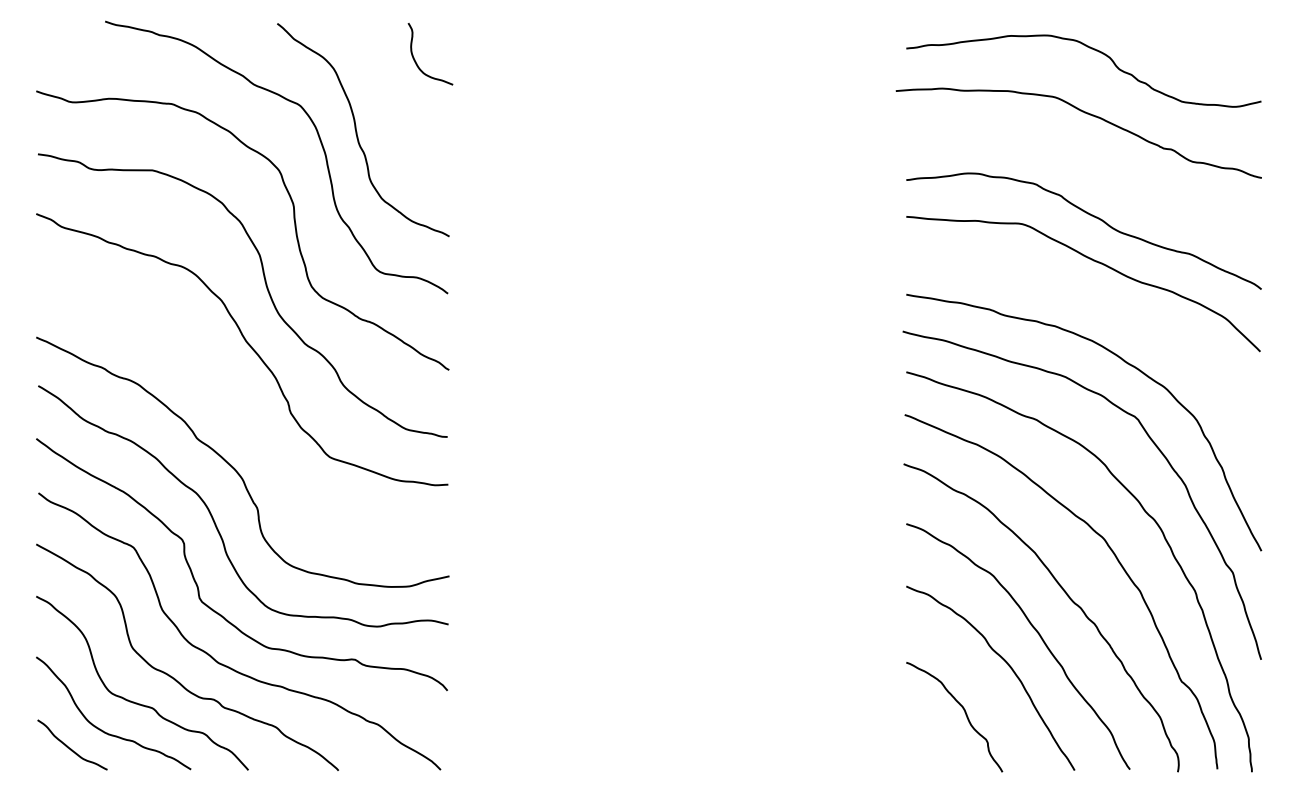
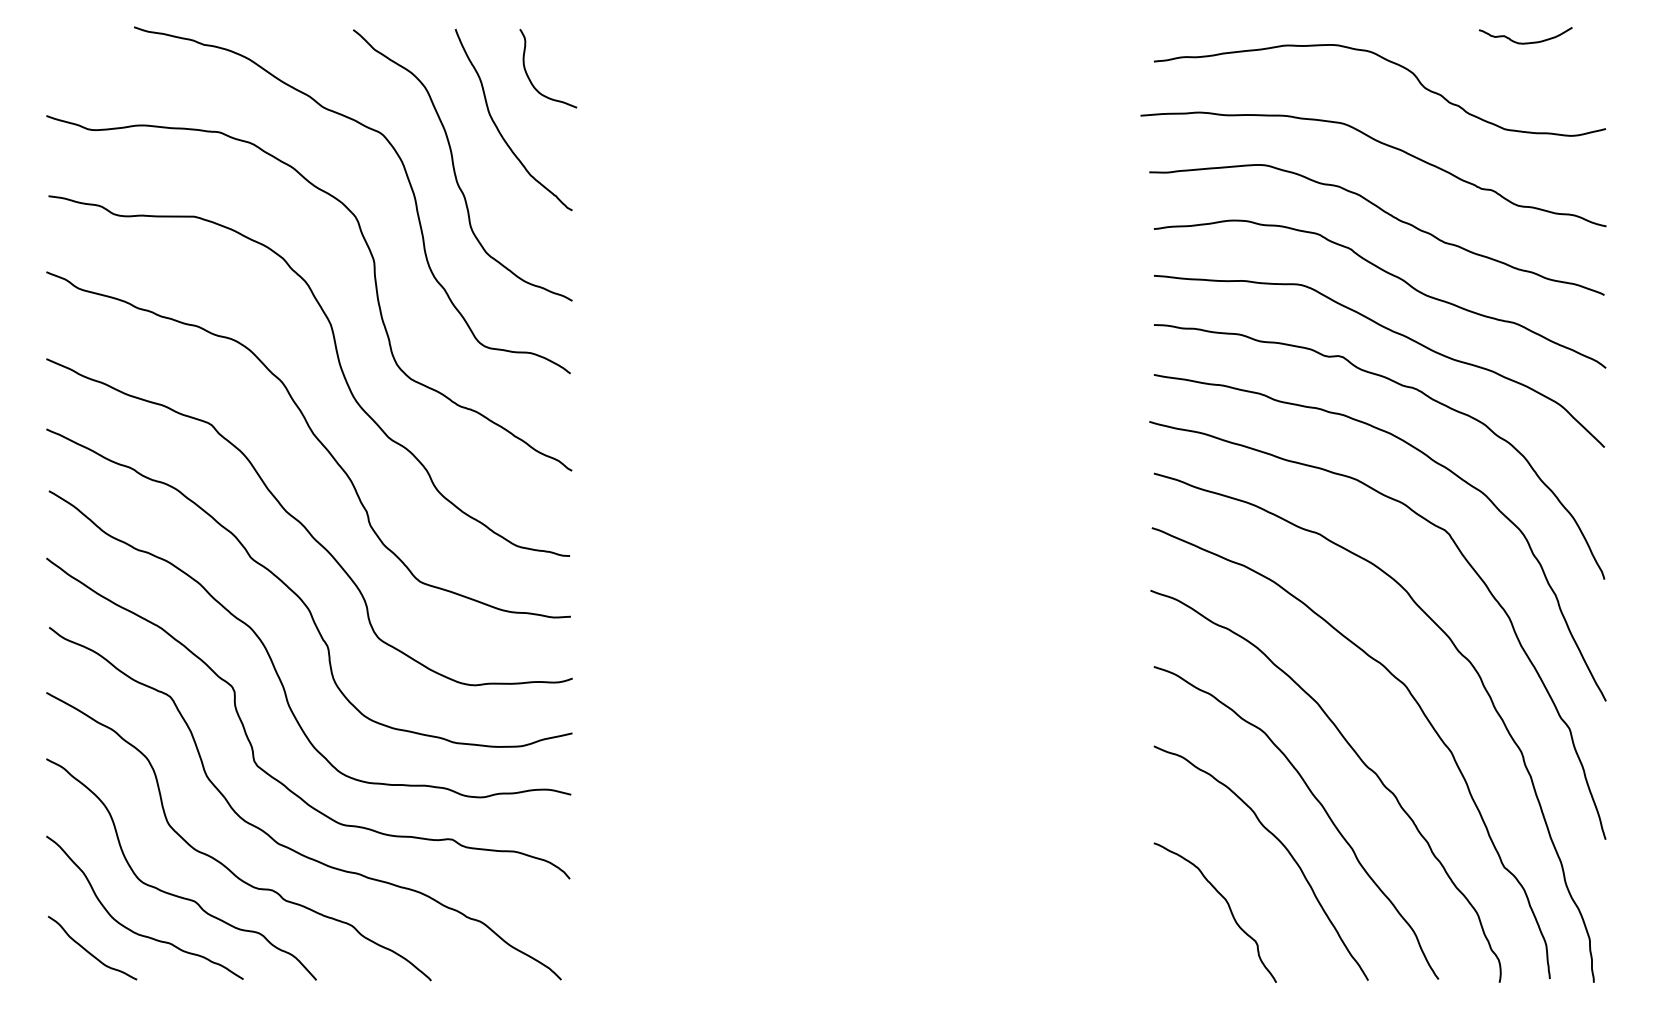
curve: (1198, 33) -> (1525, 42), added
curve: (391, 101) -> (498, 128), added
curve: (1088, 167) -> (1385, 213), added
curve: (1101, 303) -> (1402, 386), added
curve: (239, 413) -> (305, 526), added

